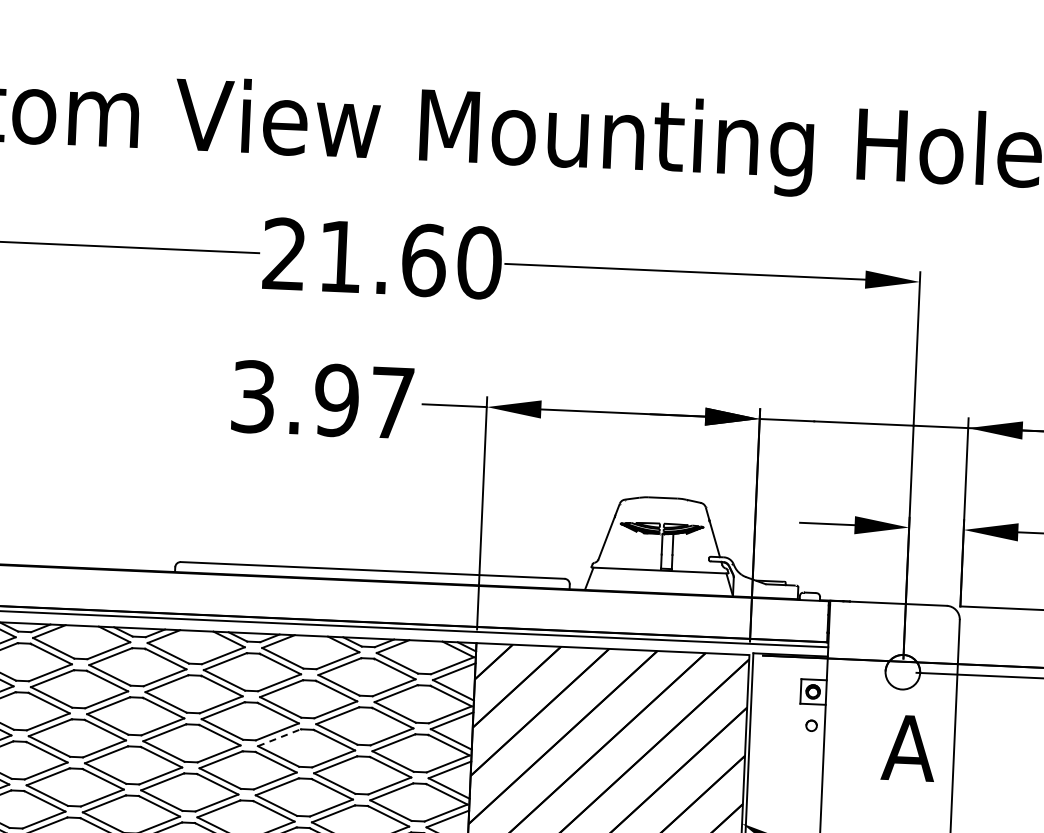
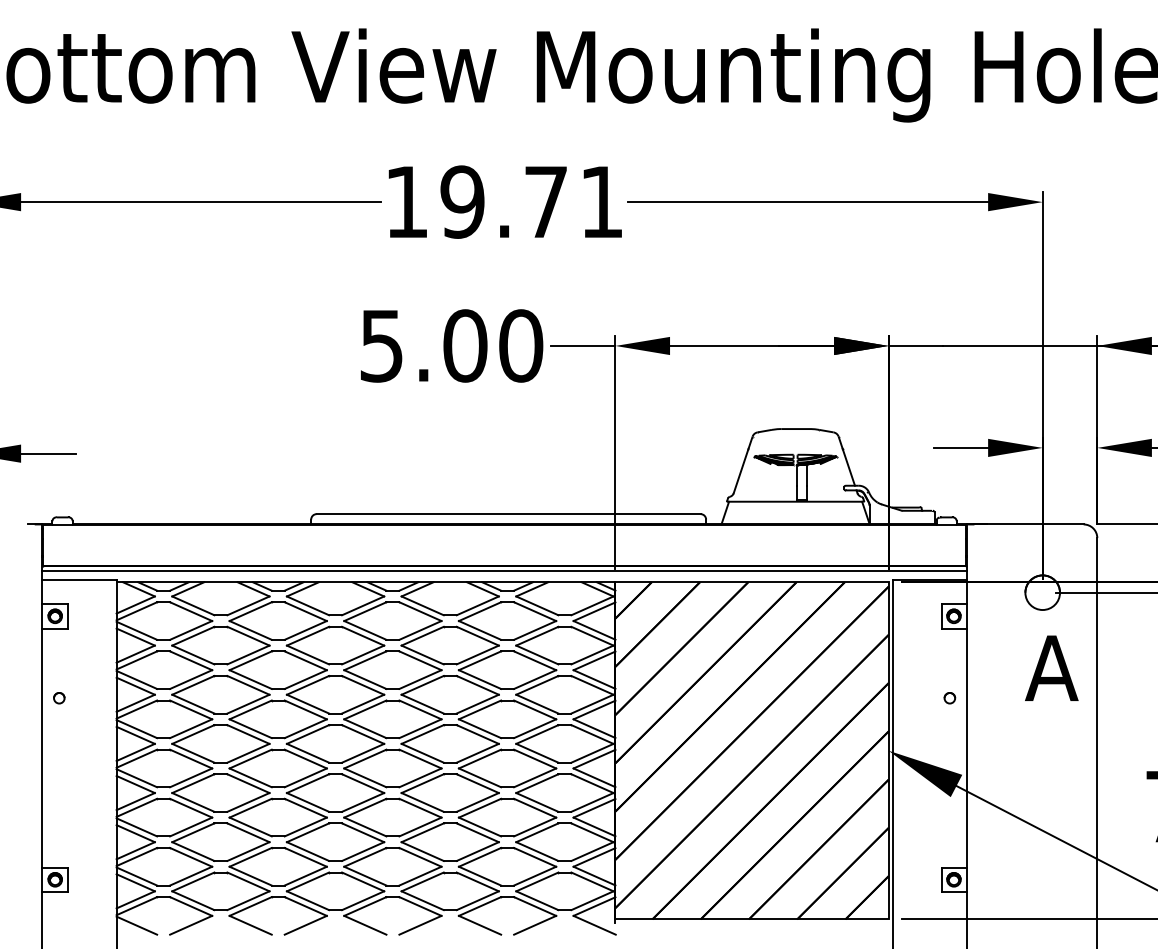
text: (382, 257) -> (504, 201), 21.60 -> 19.71
text: (323, 399) -> (451, 345), 3.97 -> 5.00
part: (811, 726) -> (949, 698), moved
line: (280, 737) -> (423, 685), dashed -> solid

